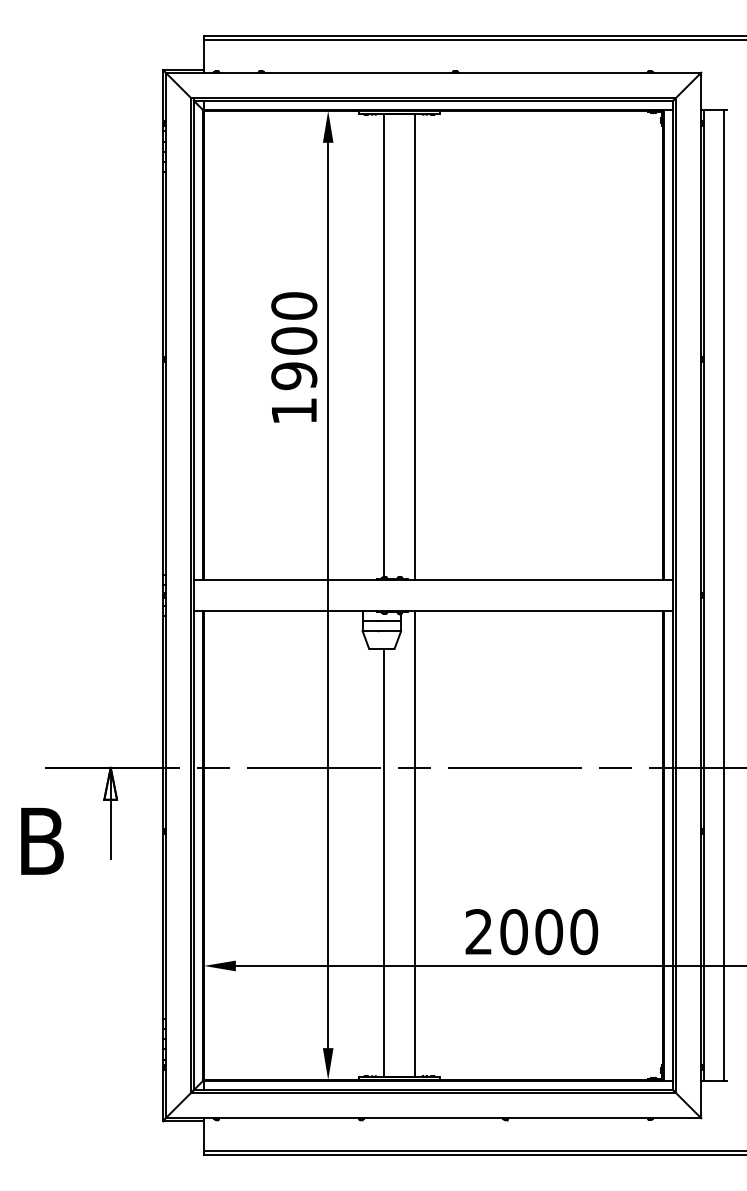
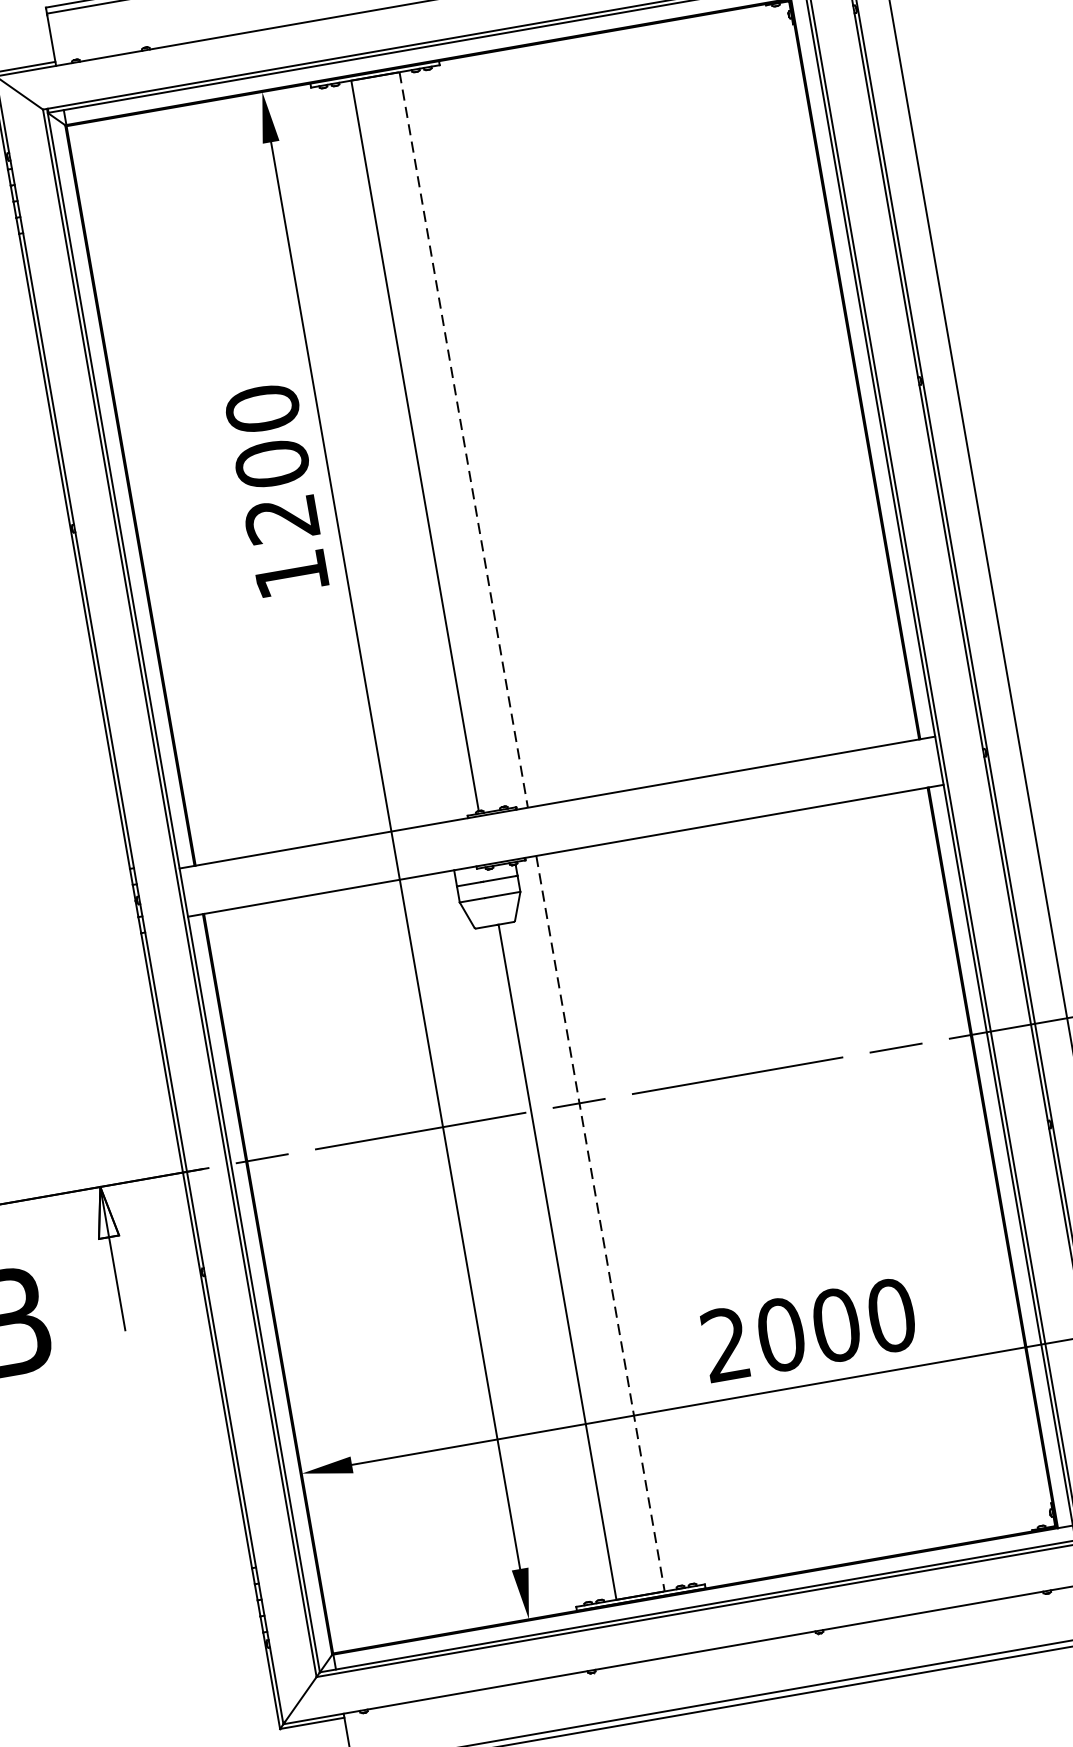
line: (414, 347) -> (463, 441), solid -> dashed
text: (294, 376) -> (282, 519), 1900 -> 1200
line: (414, 844) -> (600, 1224), solid -> dashed

